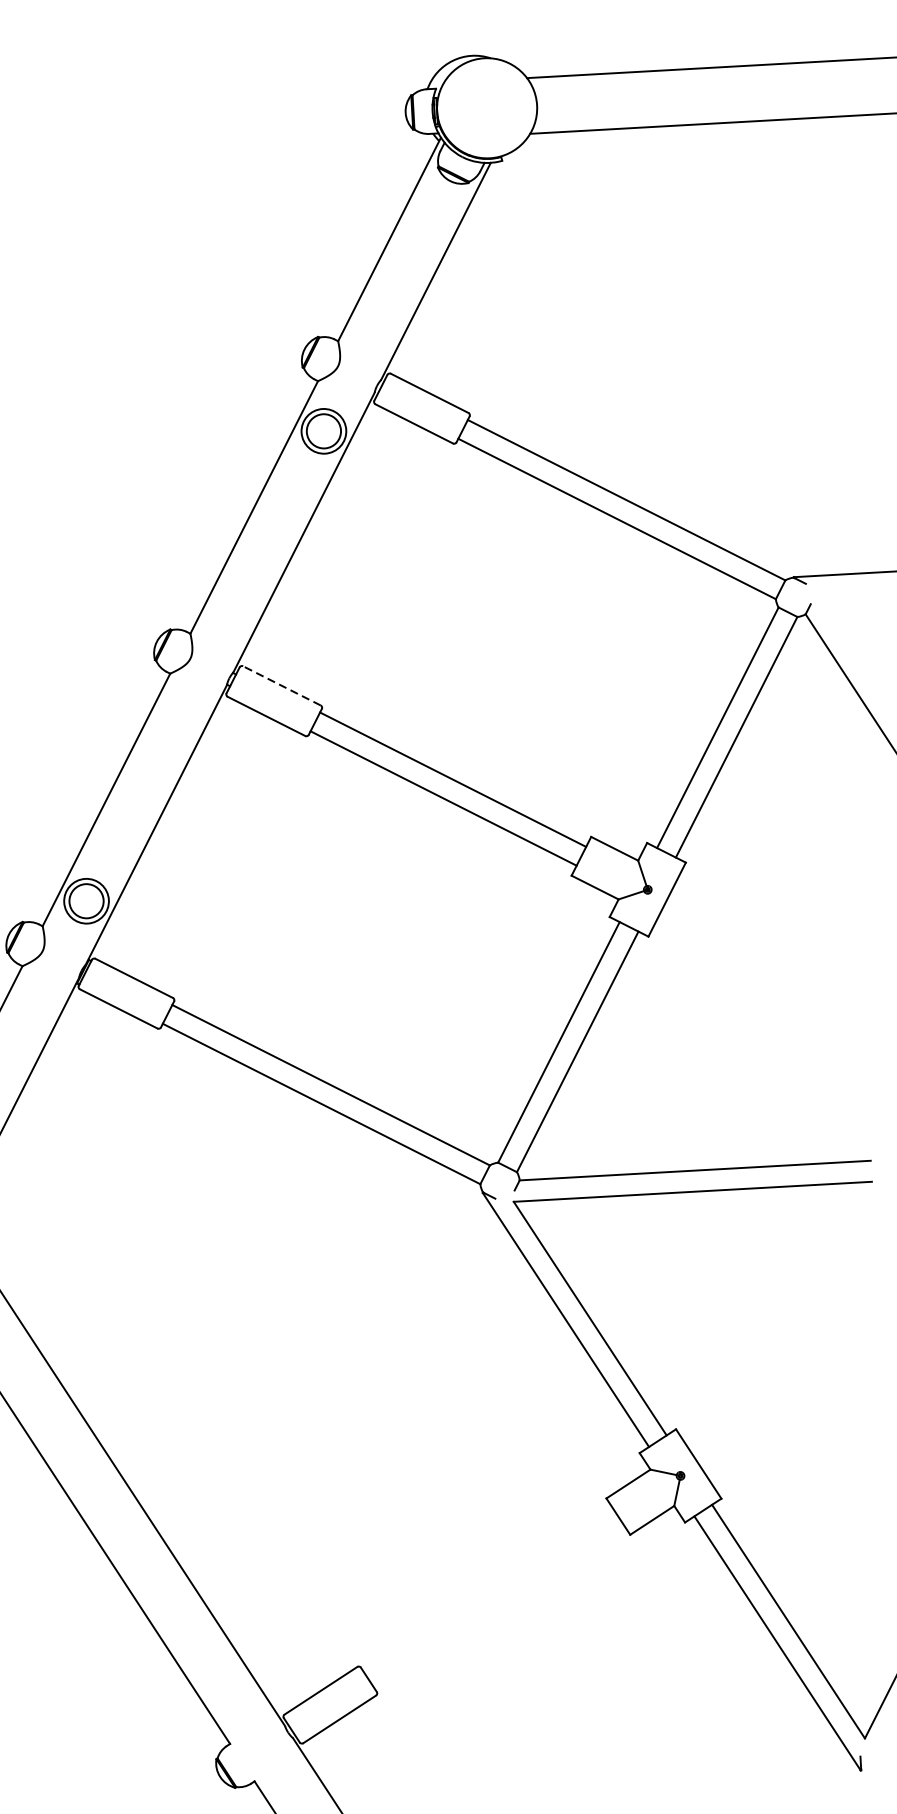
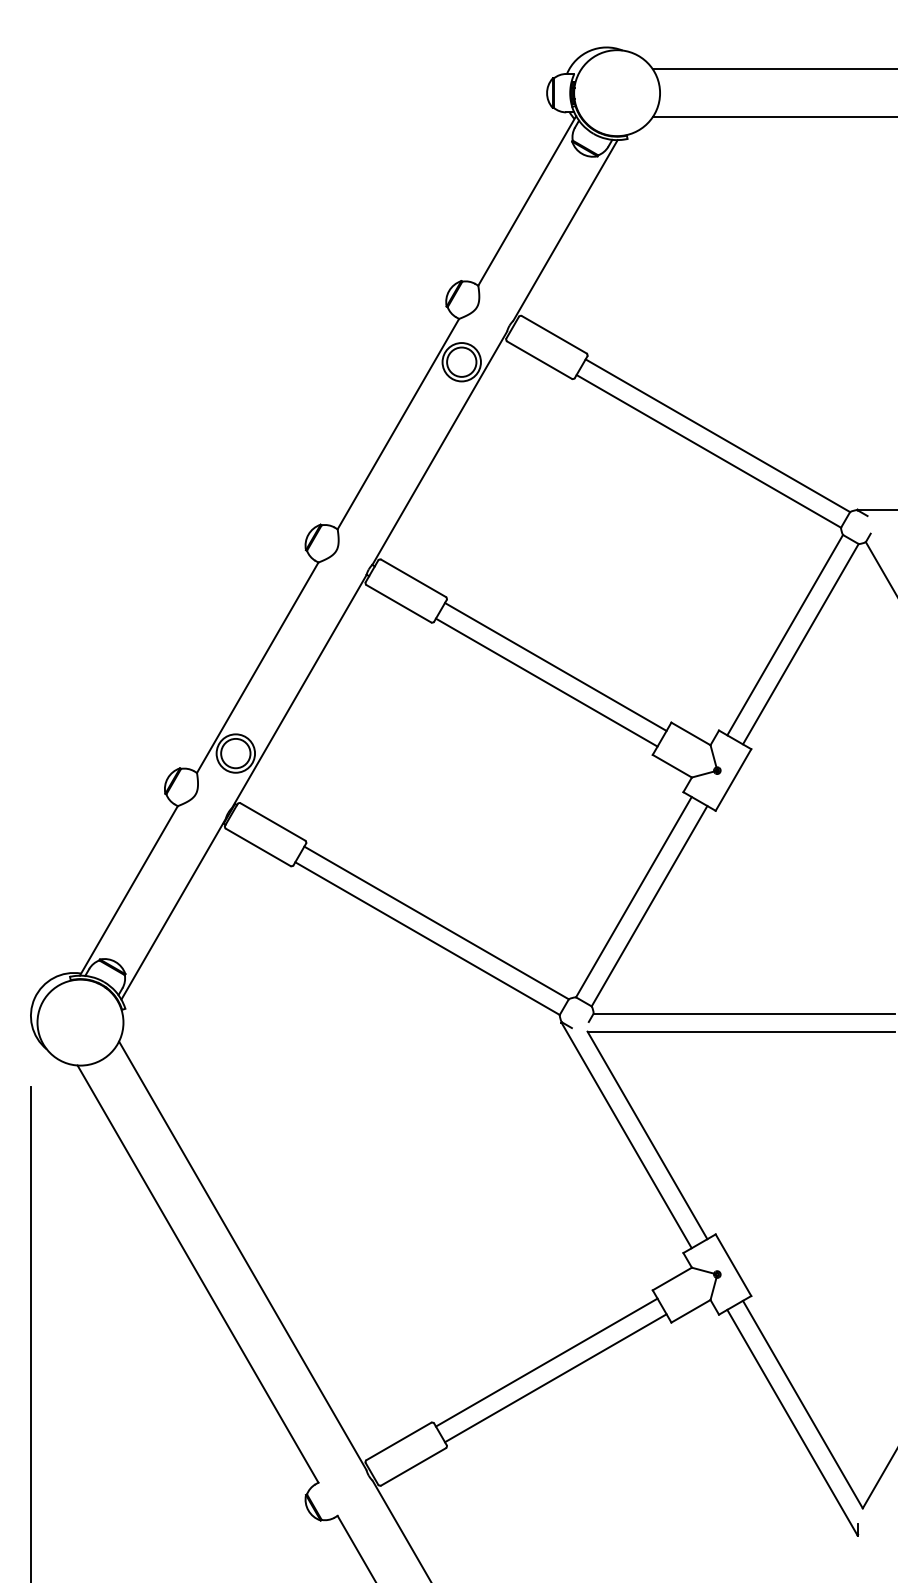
line: (281, 686) -> (413, 578), dashed -> solid
line: (487, 1589) -> (546, 1362), added
line: (499, 1607) -> (555, 1378), added

